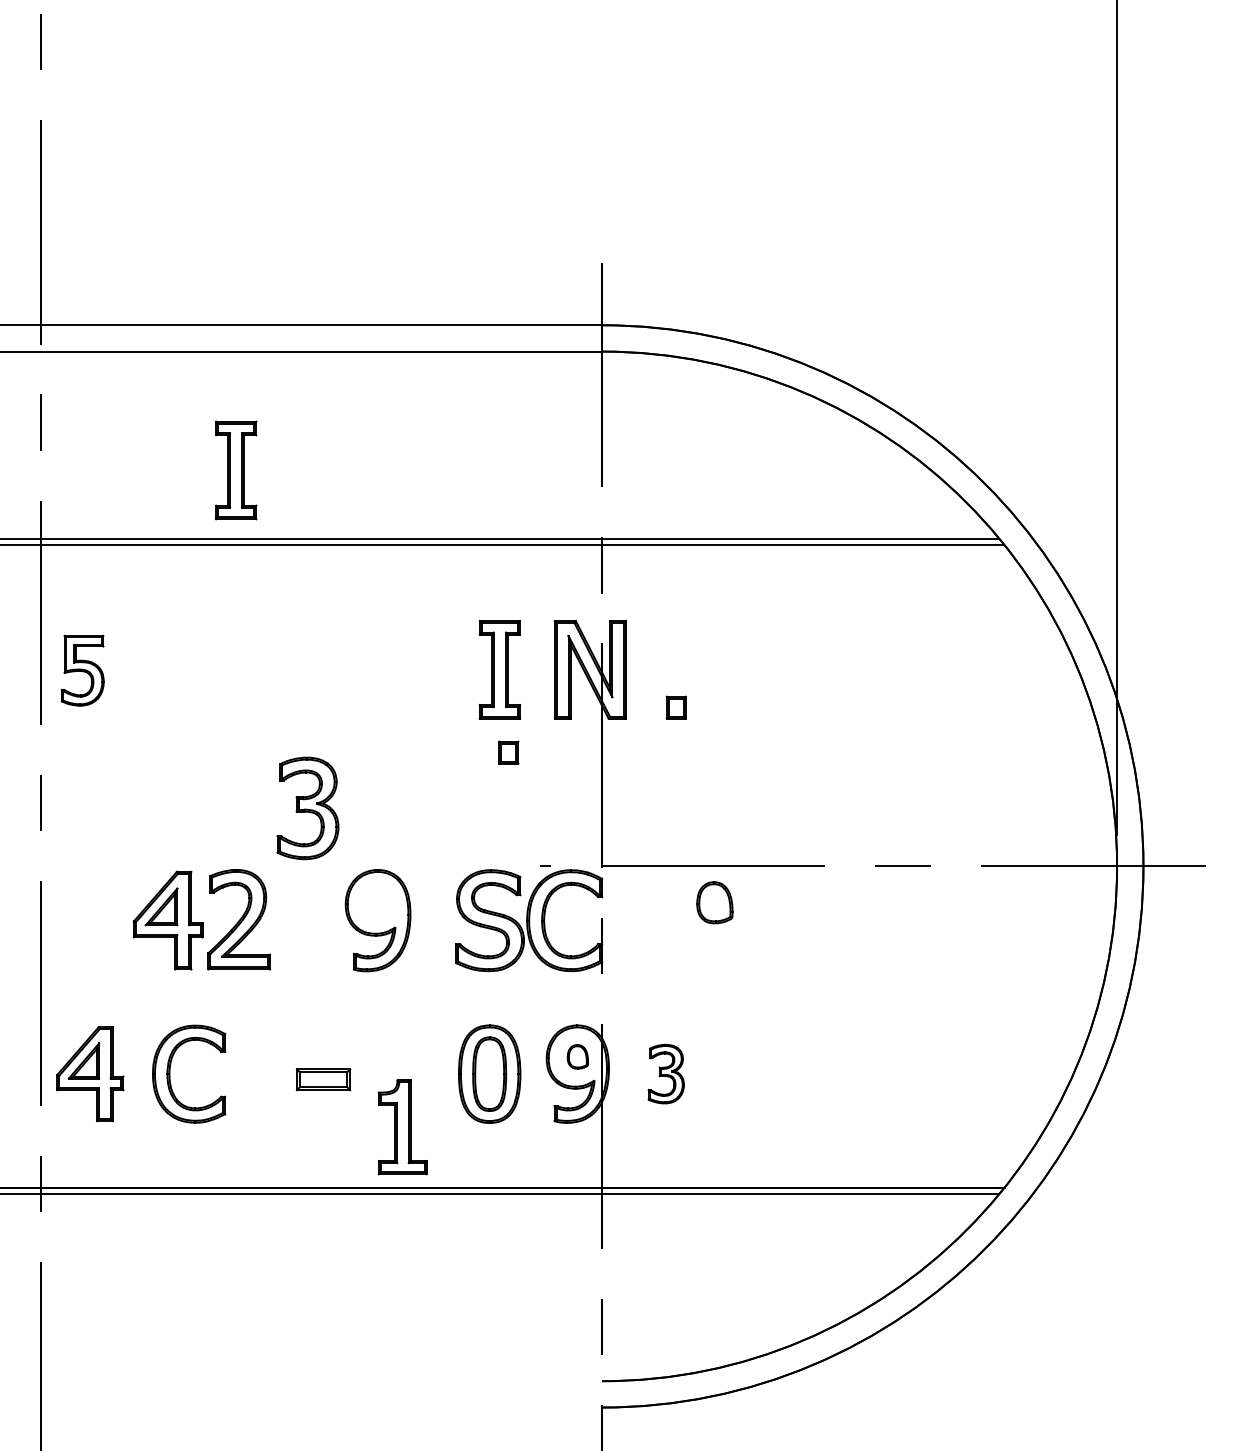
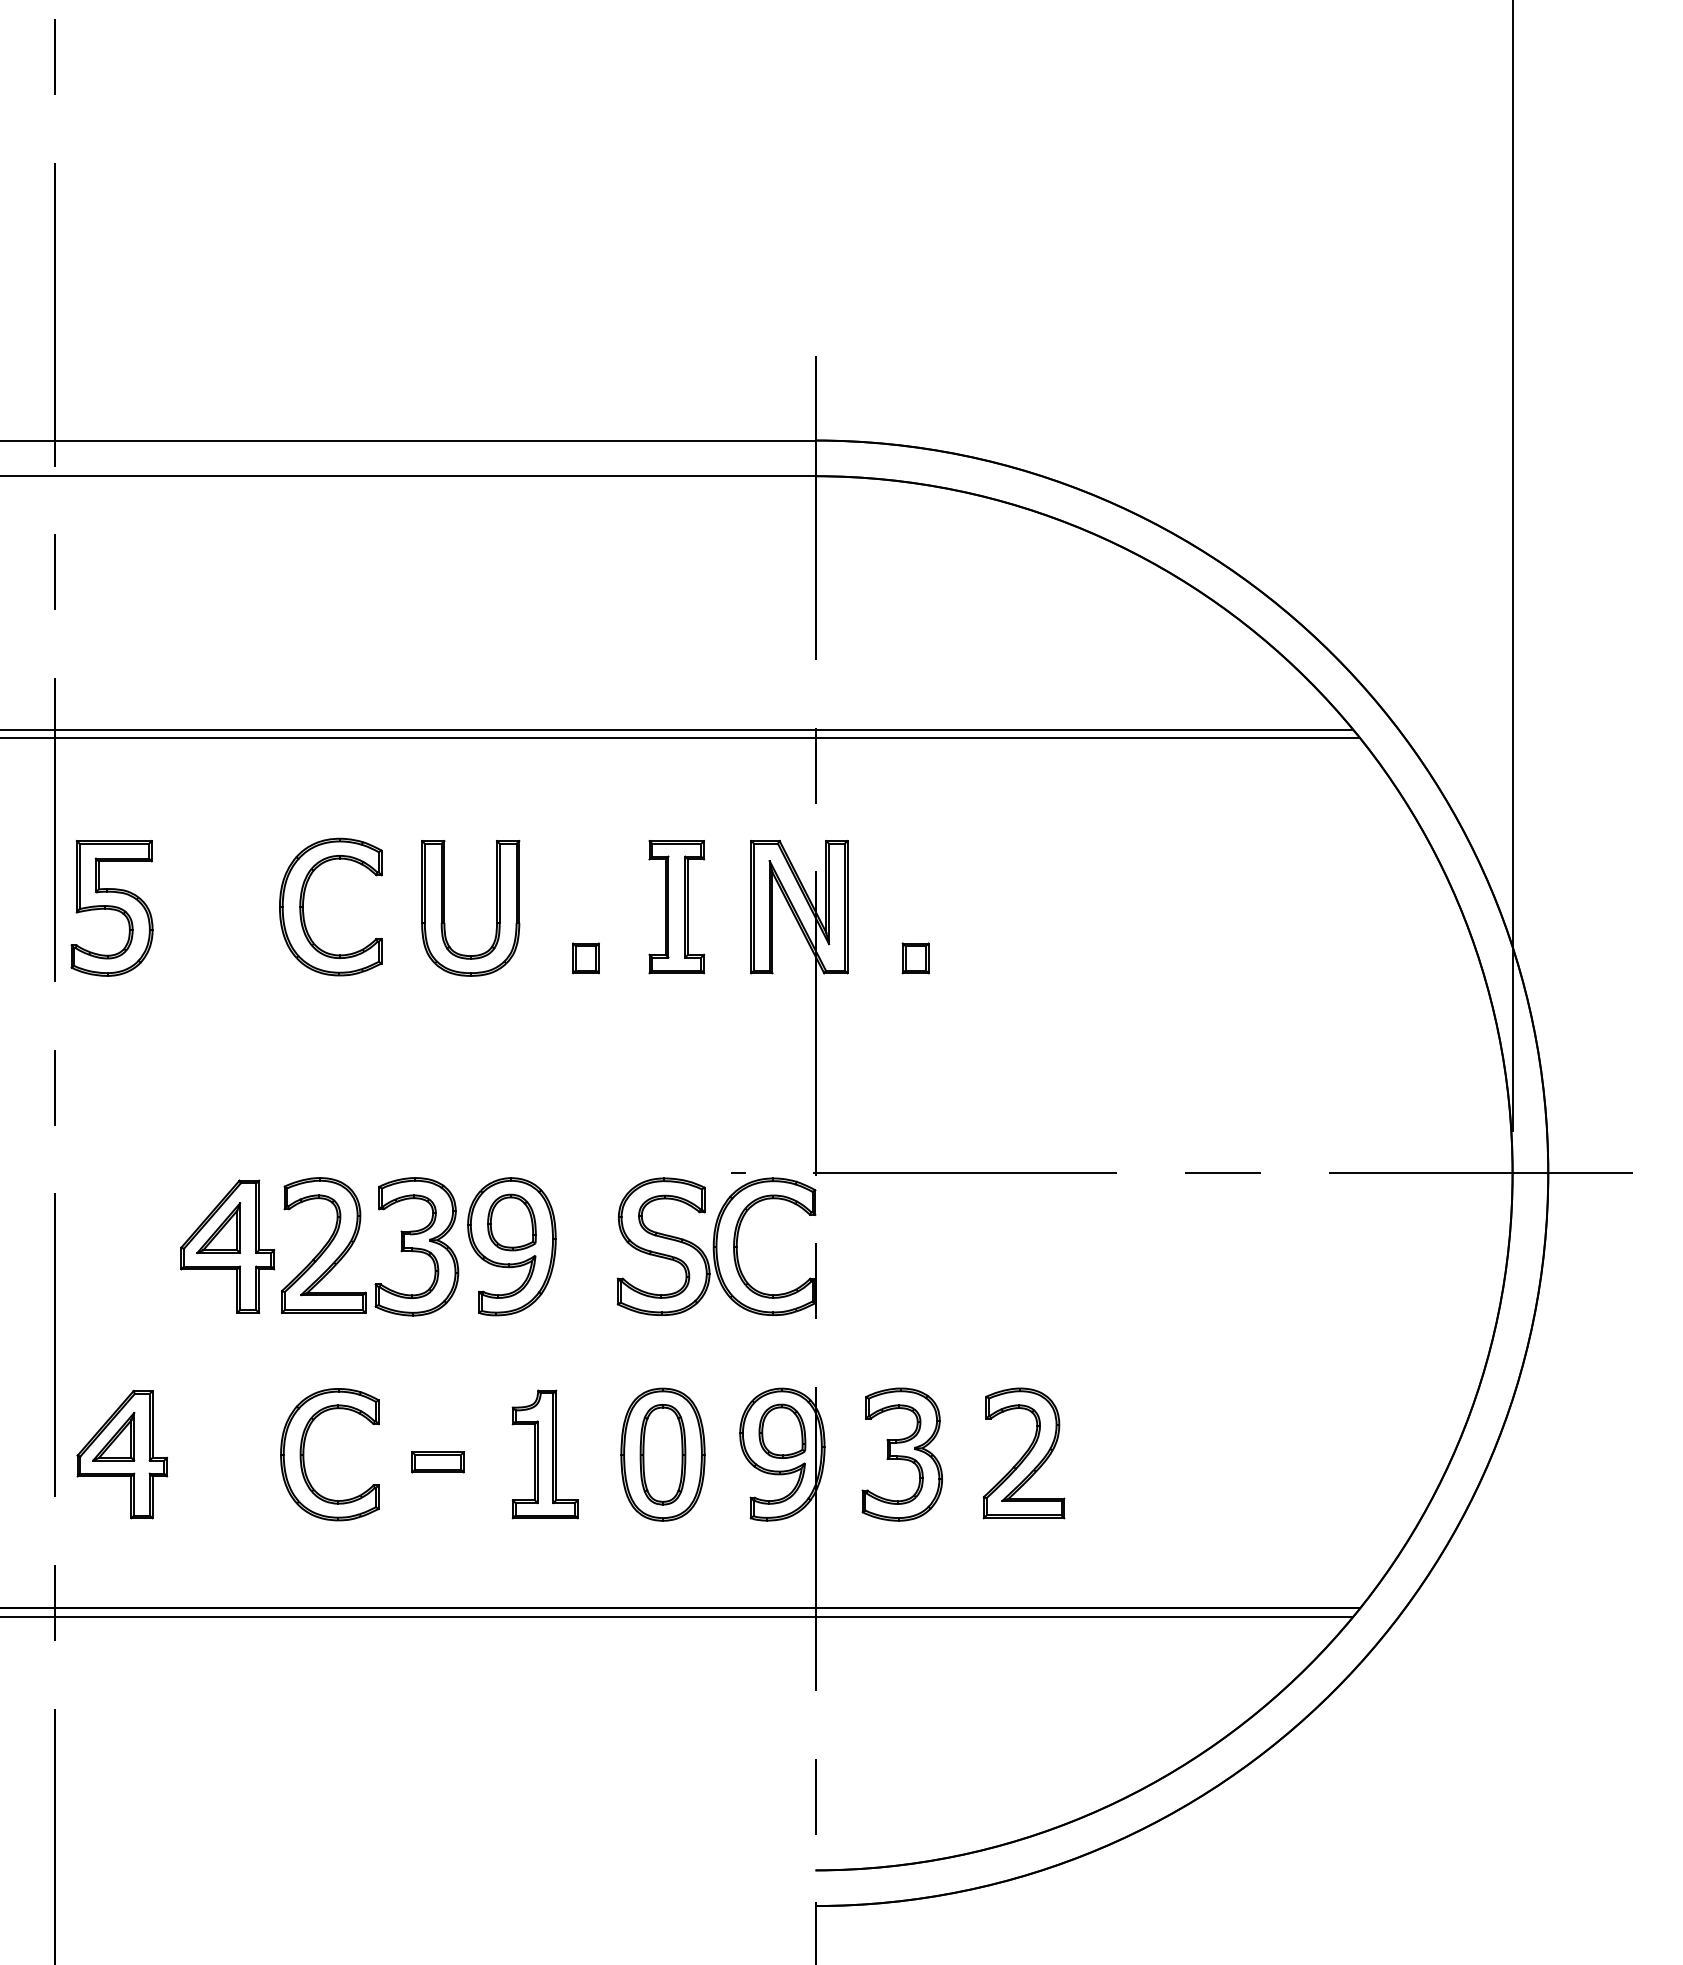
part: (236, 470) -> (319, 637), removed
part: (224, 664) -> (304, 900), added
part: (82, 670) -> (111, 908), size x1.43
part: (328, 670) -> (444, 908), added
part: (508, 752) -> (585, 958), moved
part: (307, 808) -> (416, 1246), moved
part: (714, 902) -> (511, 1222), moved
part: (577, 1056) -> (782, 1430), size x1.67
part: (755, 1073) -> (1023, 1453), added
part: (170, 1074) -> (304, 1454), moved
part: (665, 1074) -> (901, 1454), size x1.67
part: (323, 1079) -> (437, 1462), size x0.71
part: (402, 1127) -> (544, 1454), moved

